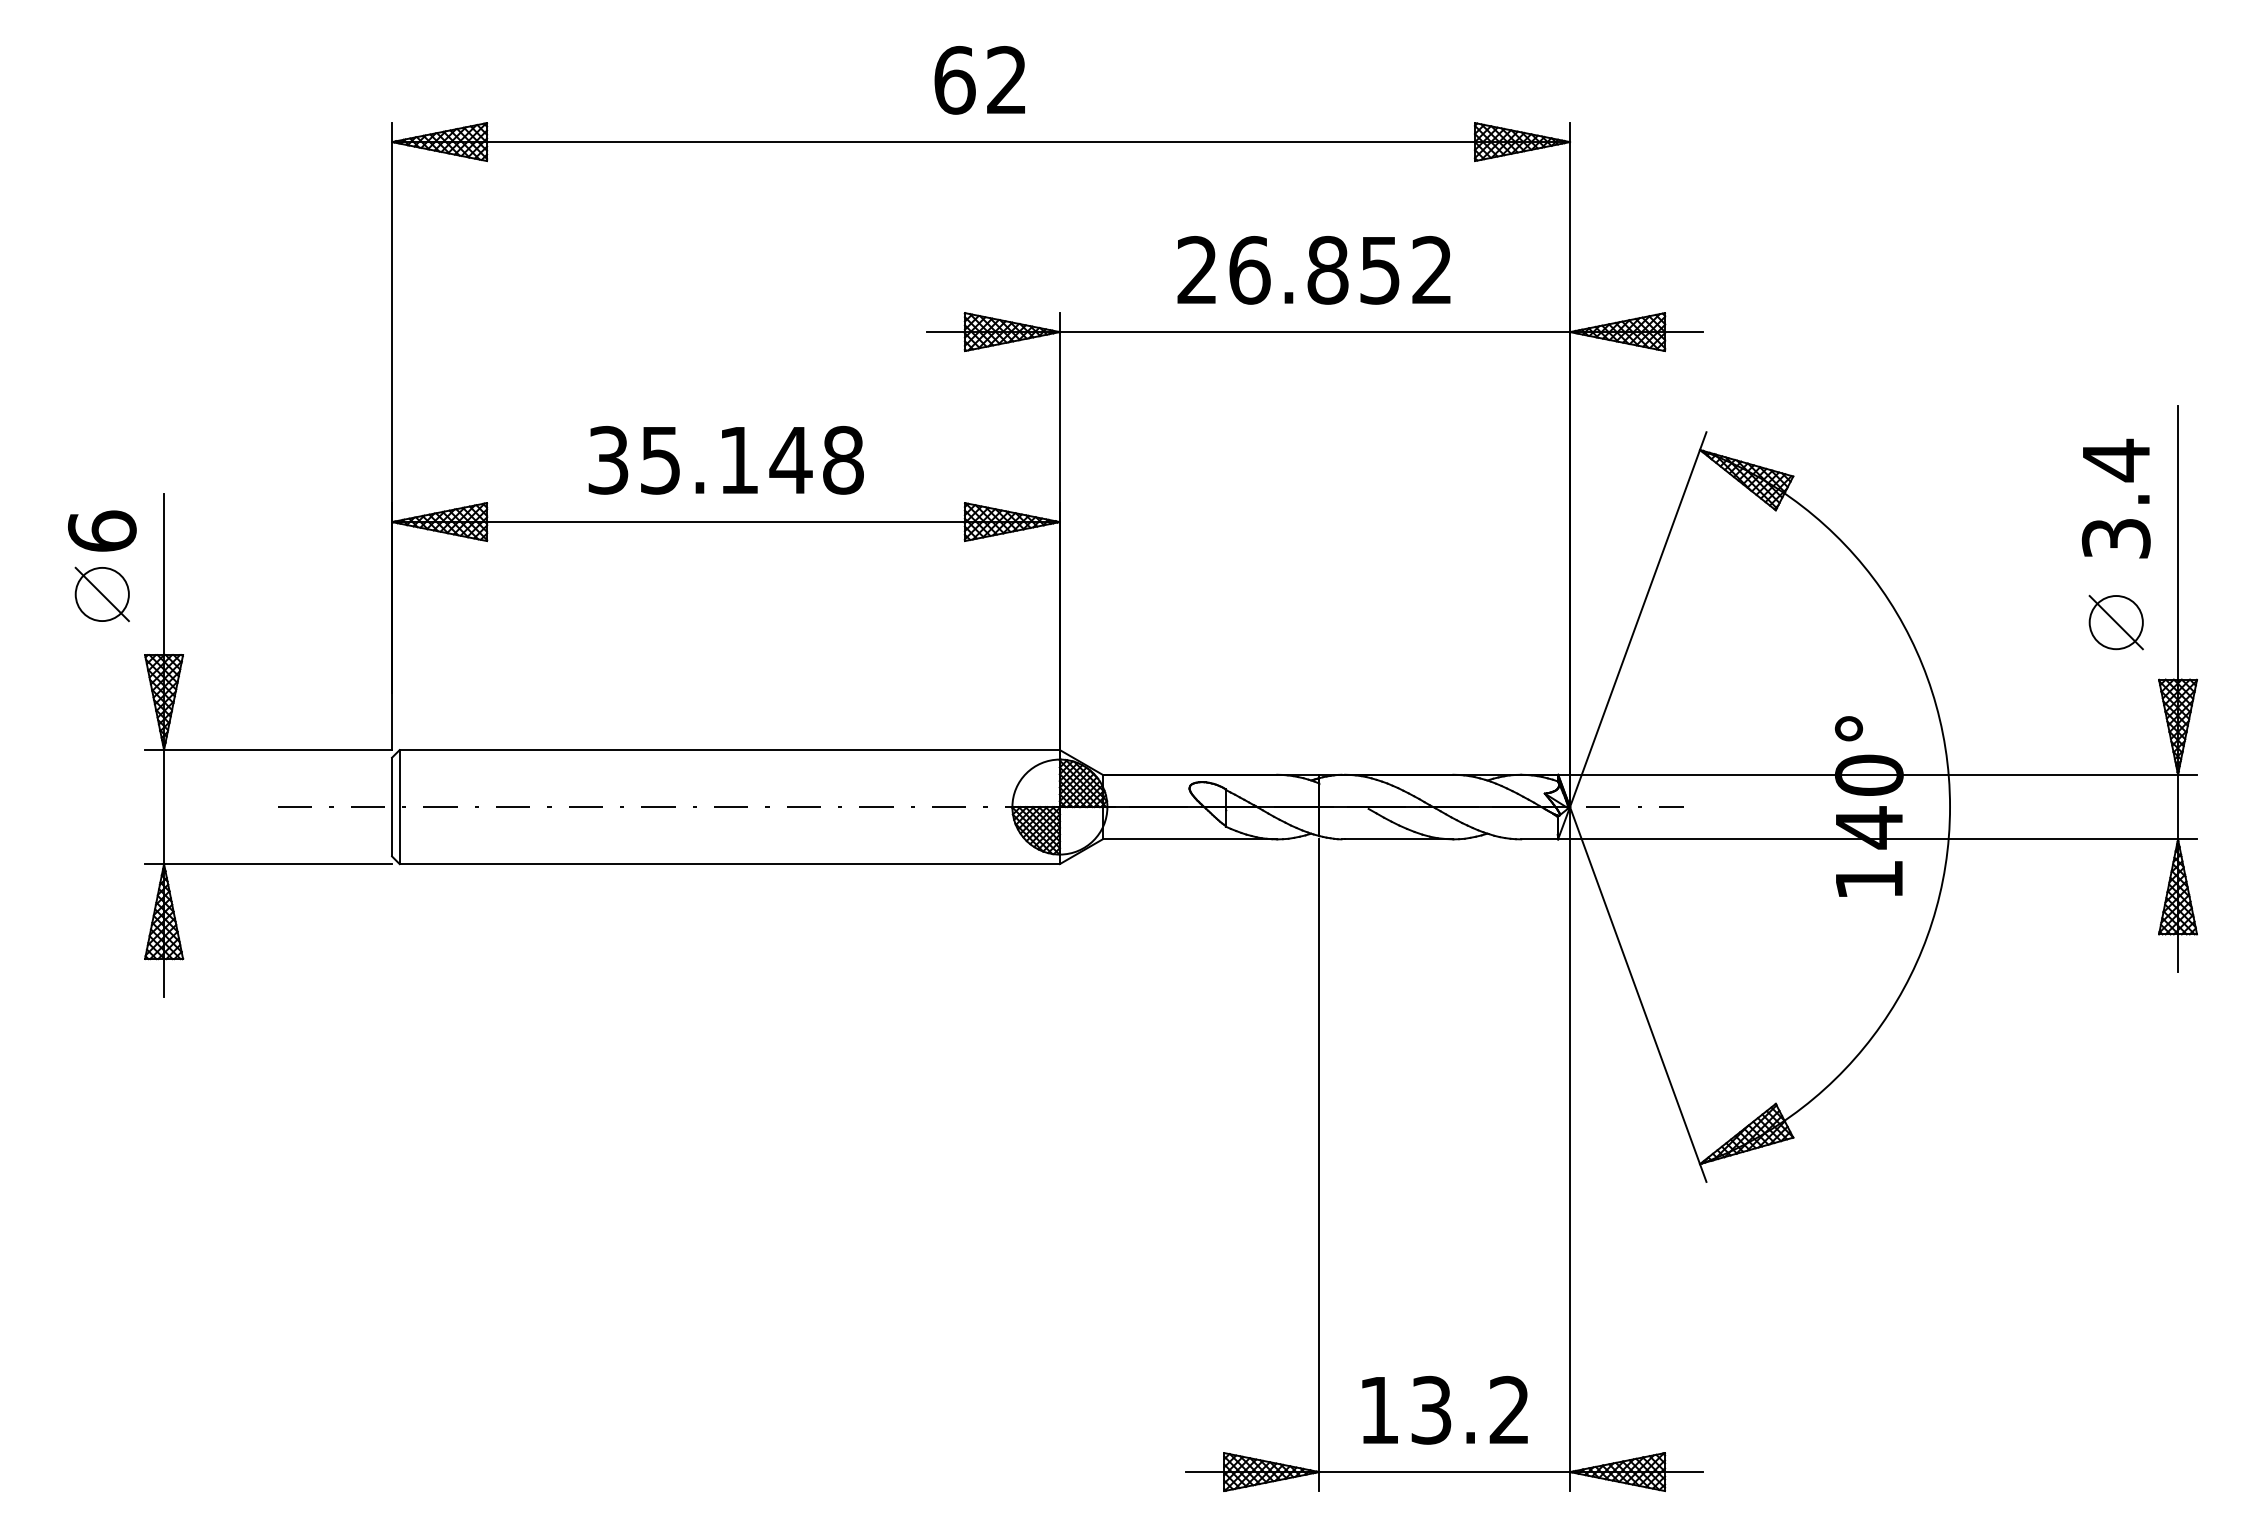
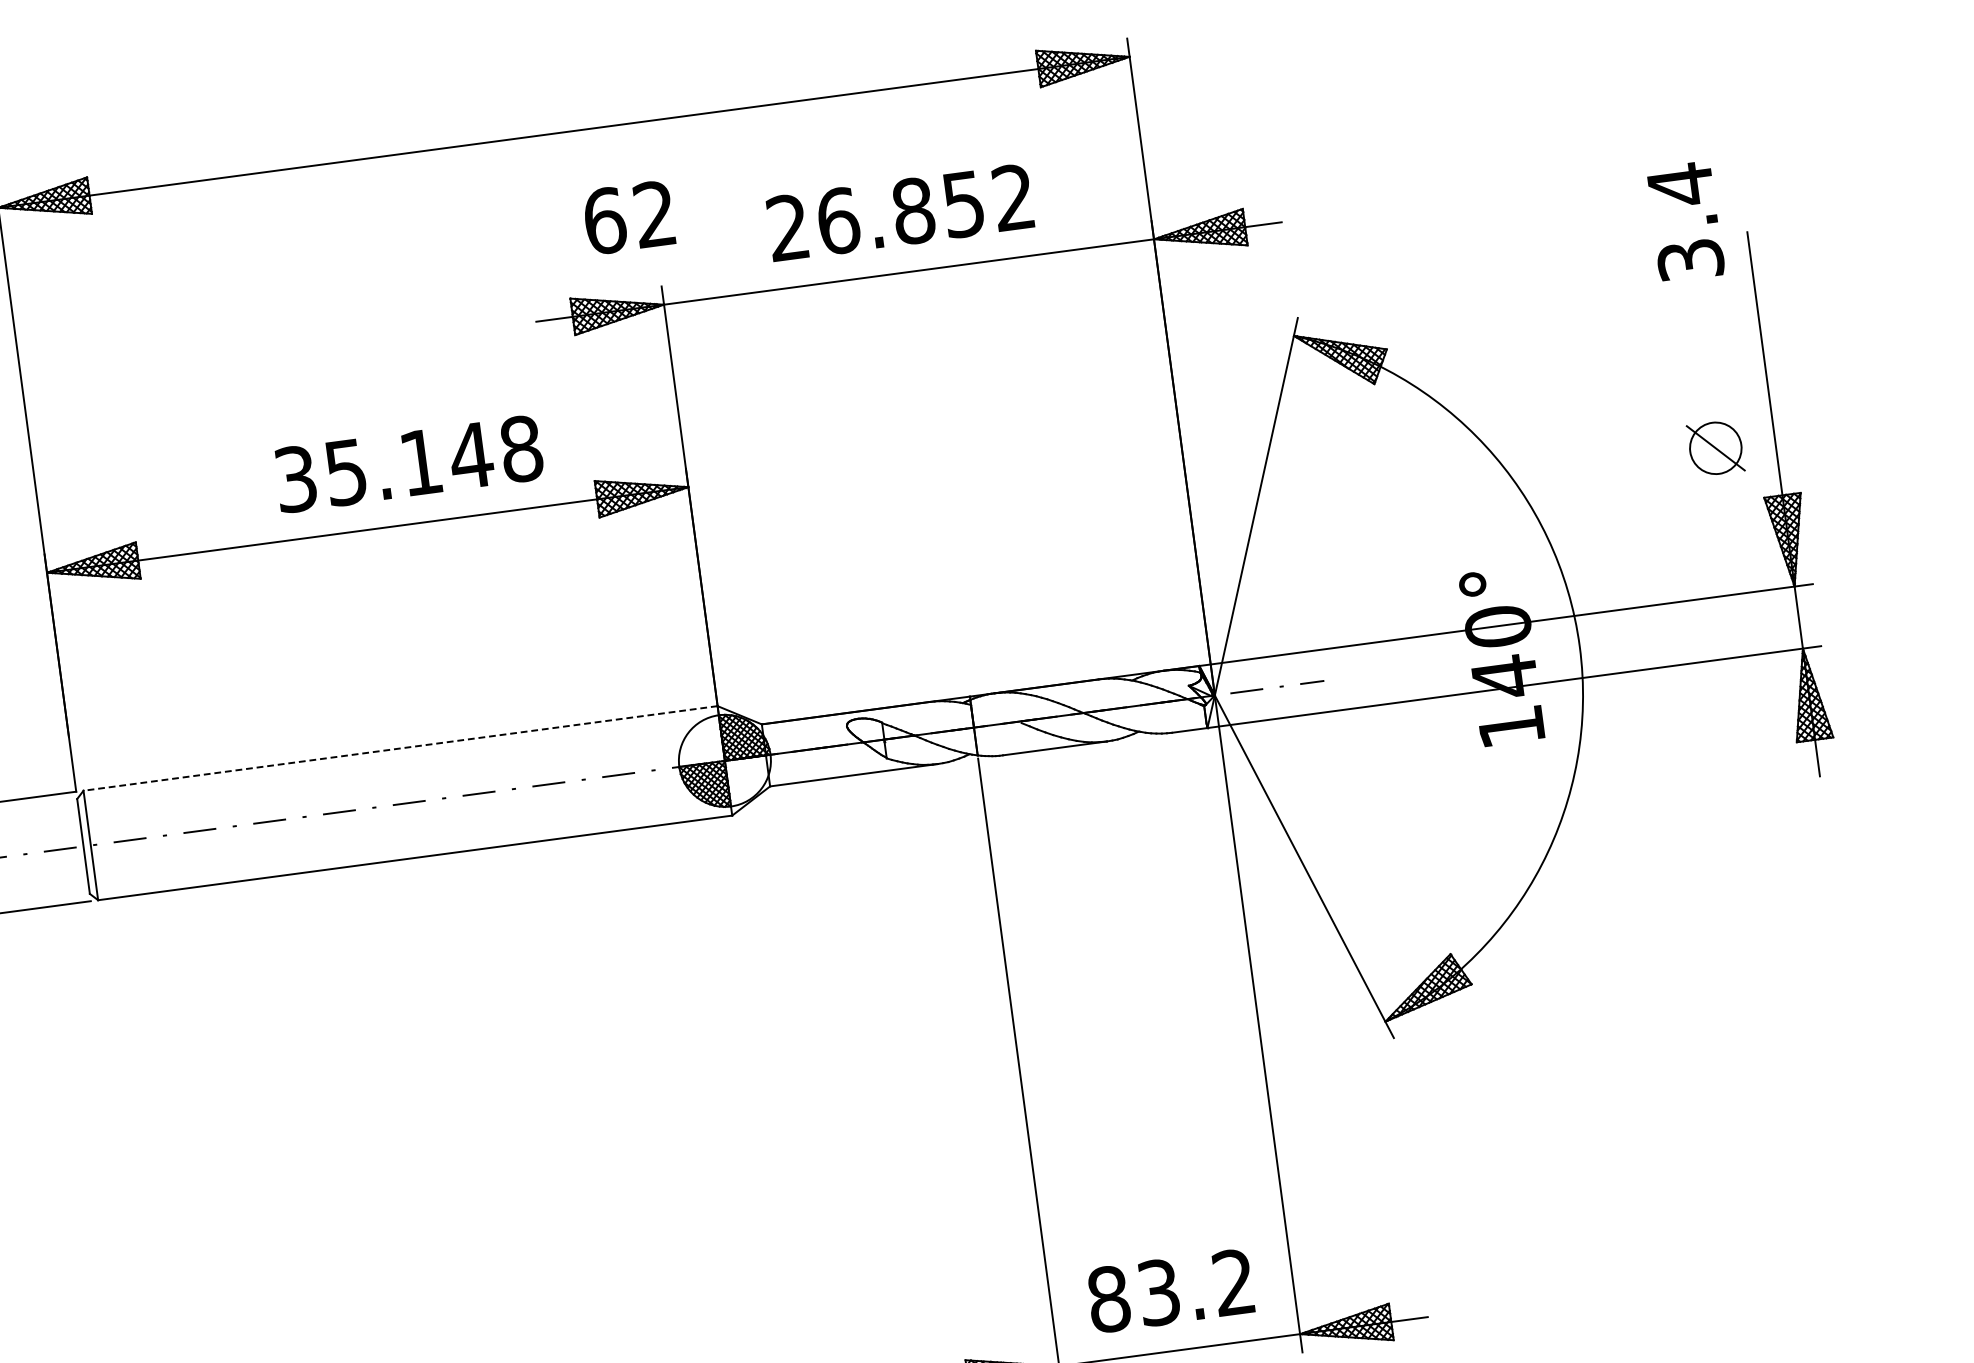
text: (979, 80) -> (628, 217), moved
text: (725, 460) -> (408, 464), moved
text: (2115, 498) -> (1684, 221), moved
line: (729, 750) -> (400, 748), solid -> dashed
text: (1379, 1409) -> (1109, 1298), 13.2 -> 83.2

